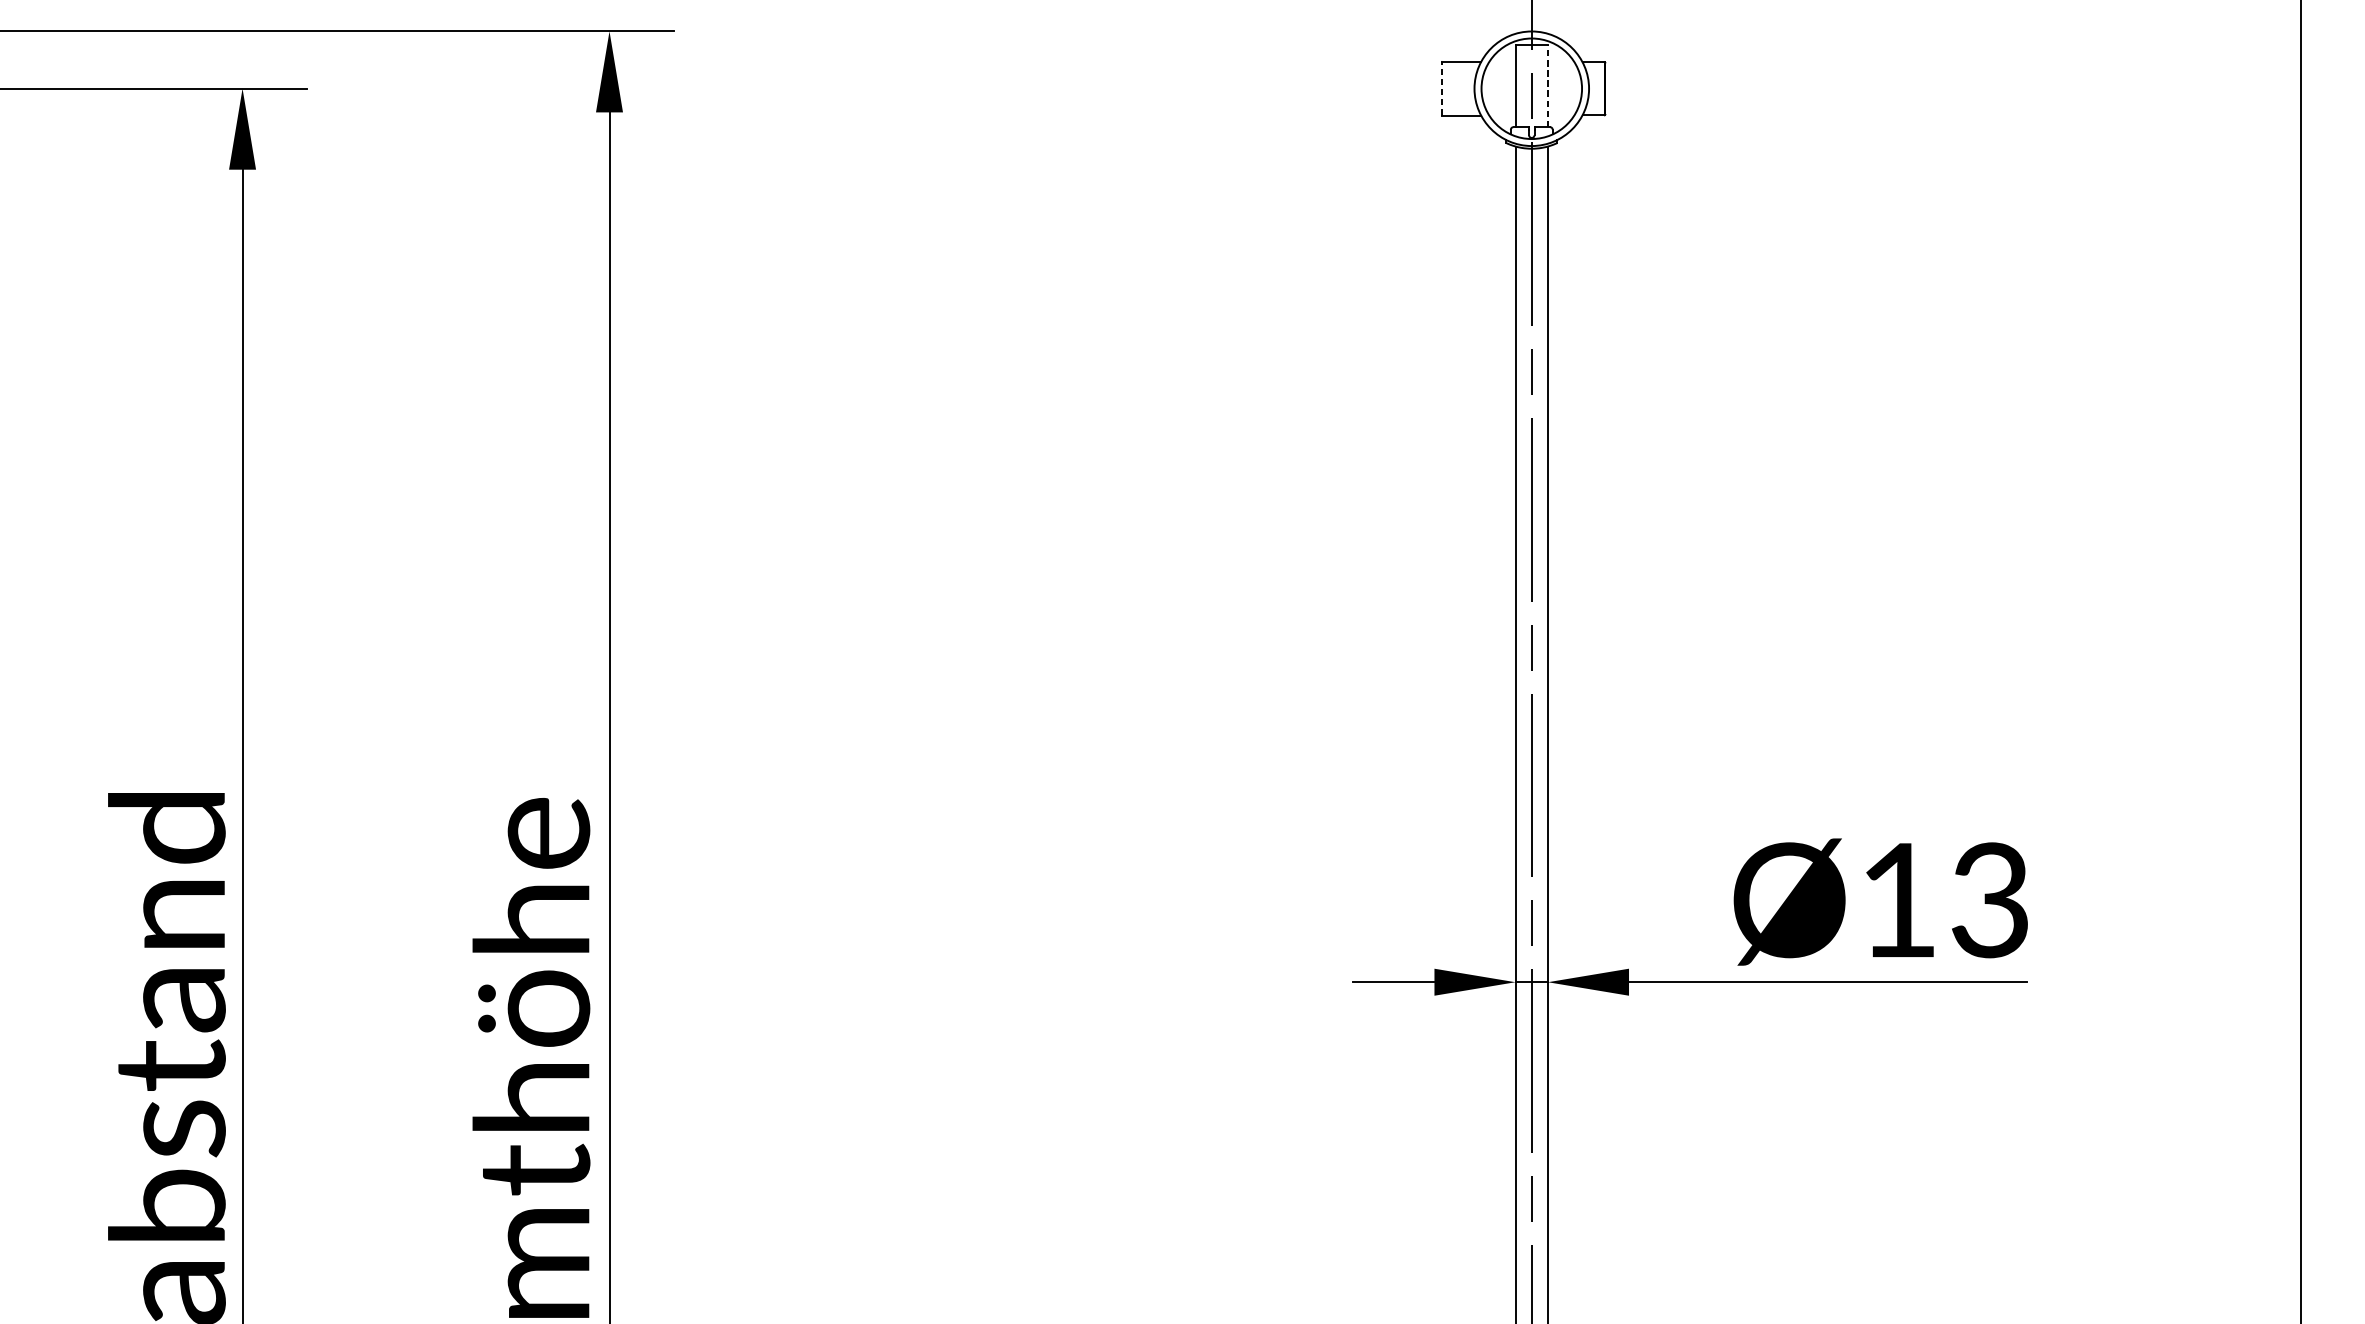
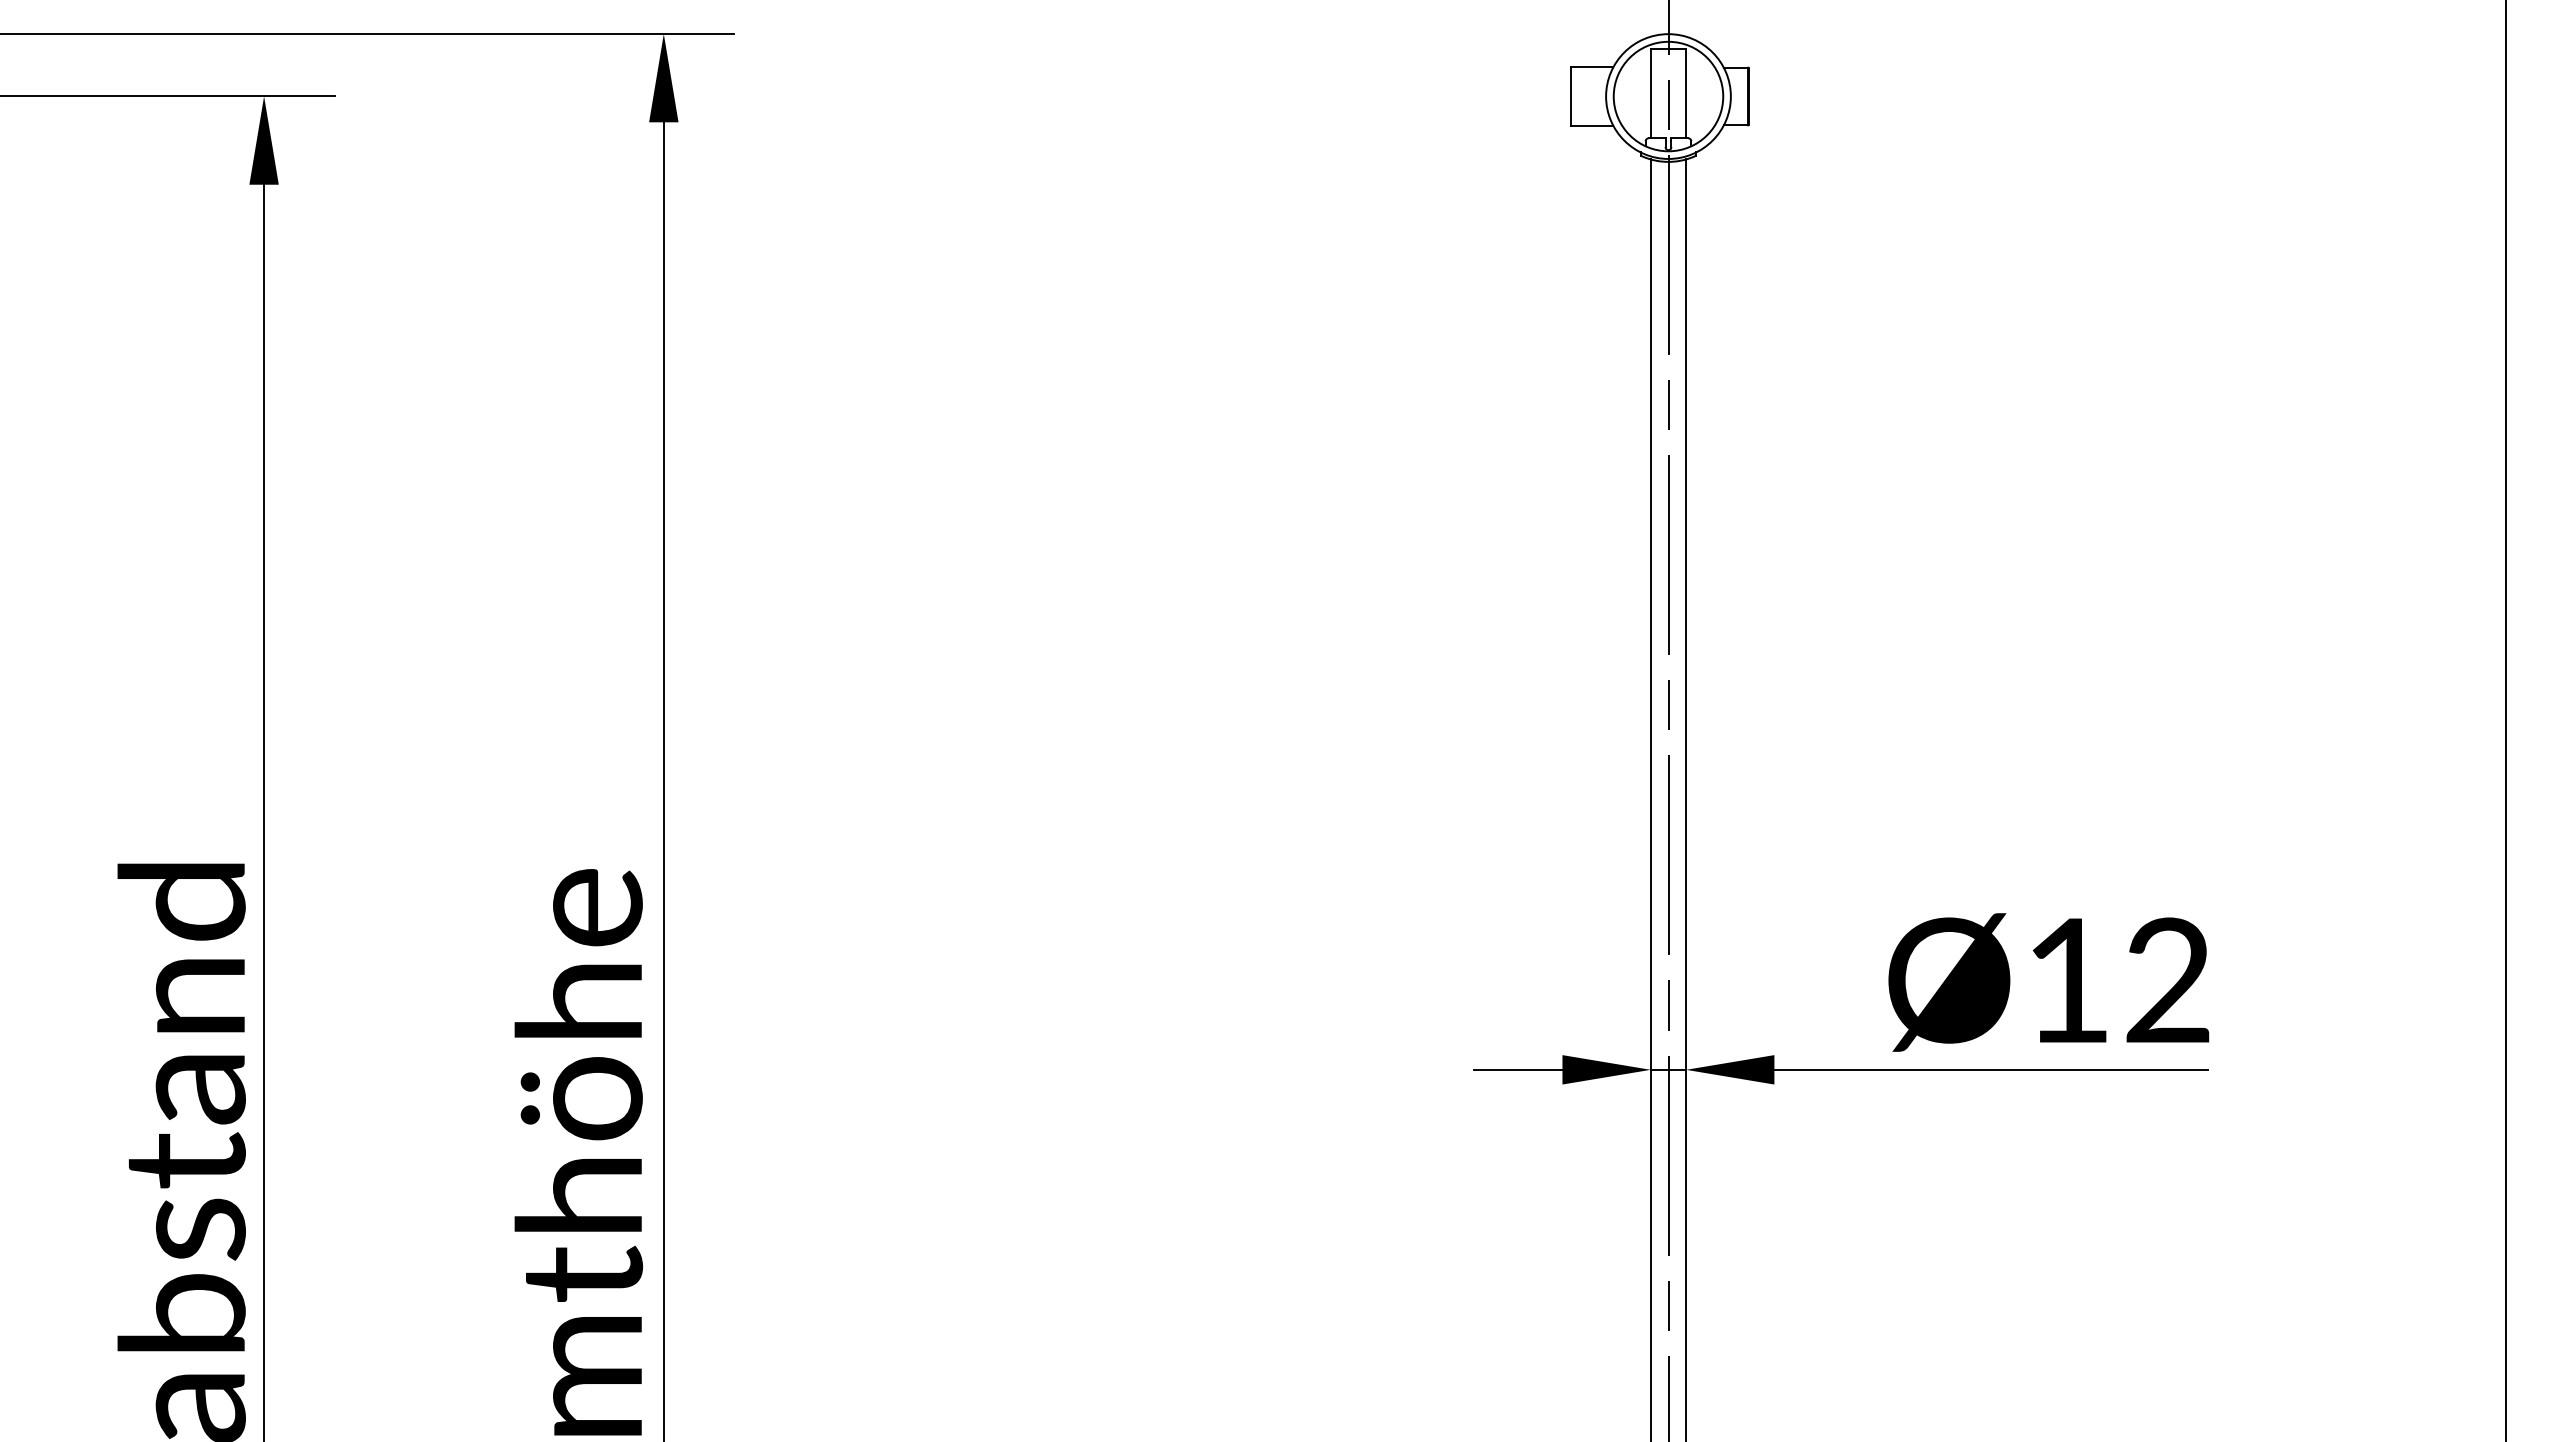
line: (1548, 85) -> (1686, 93), dashed -> solid
line: (1441, 88) -> (1570, 96), dashed -> solid
text: (1989, 900) -> (2167, 980), Ø13 -> Ø12

